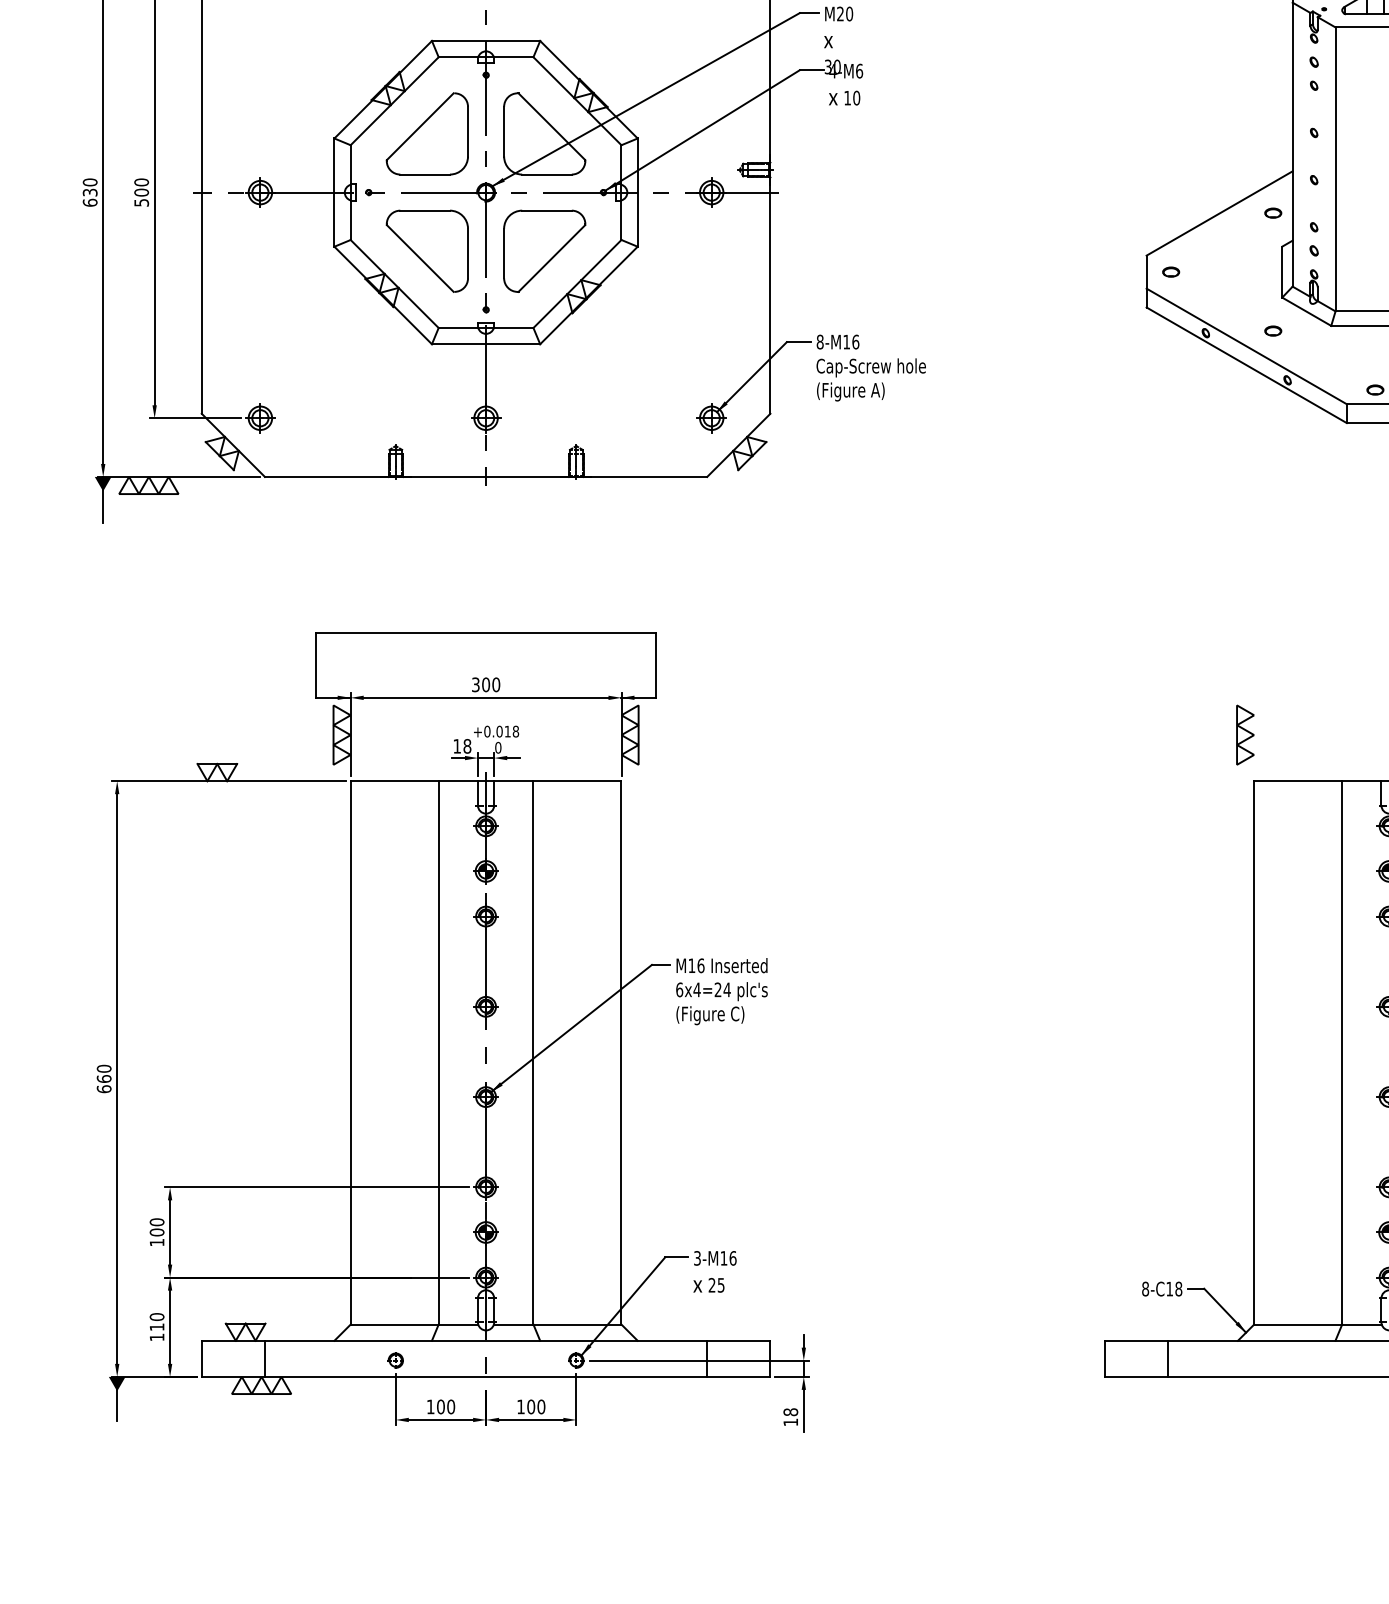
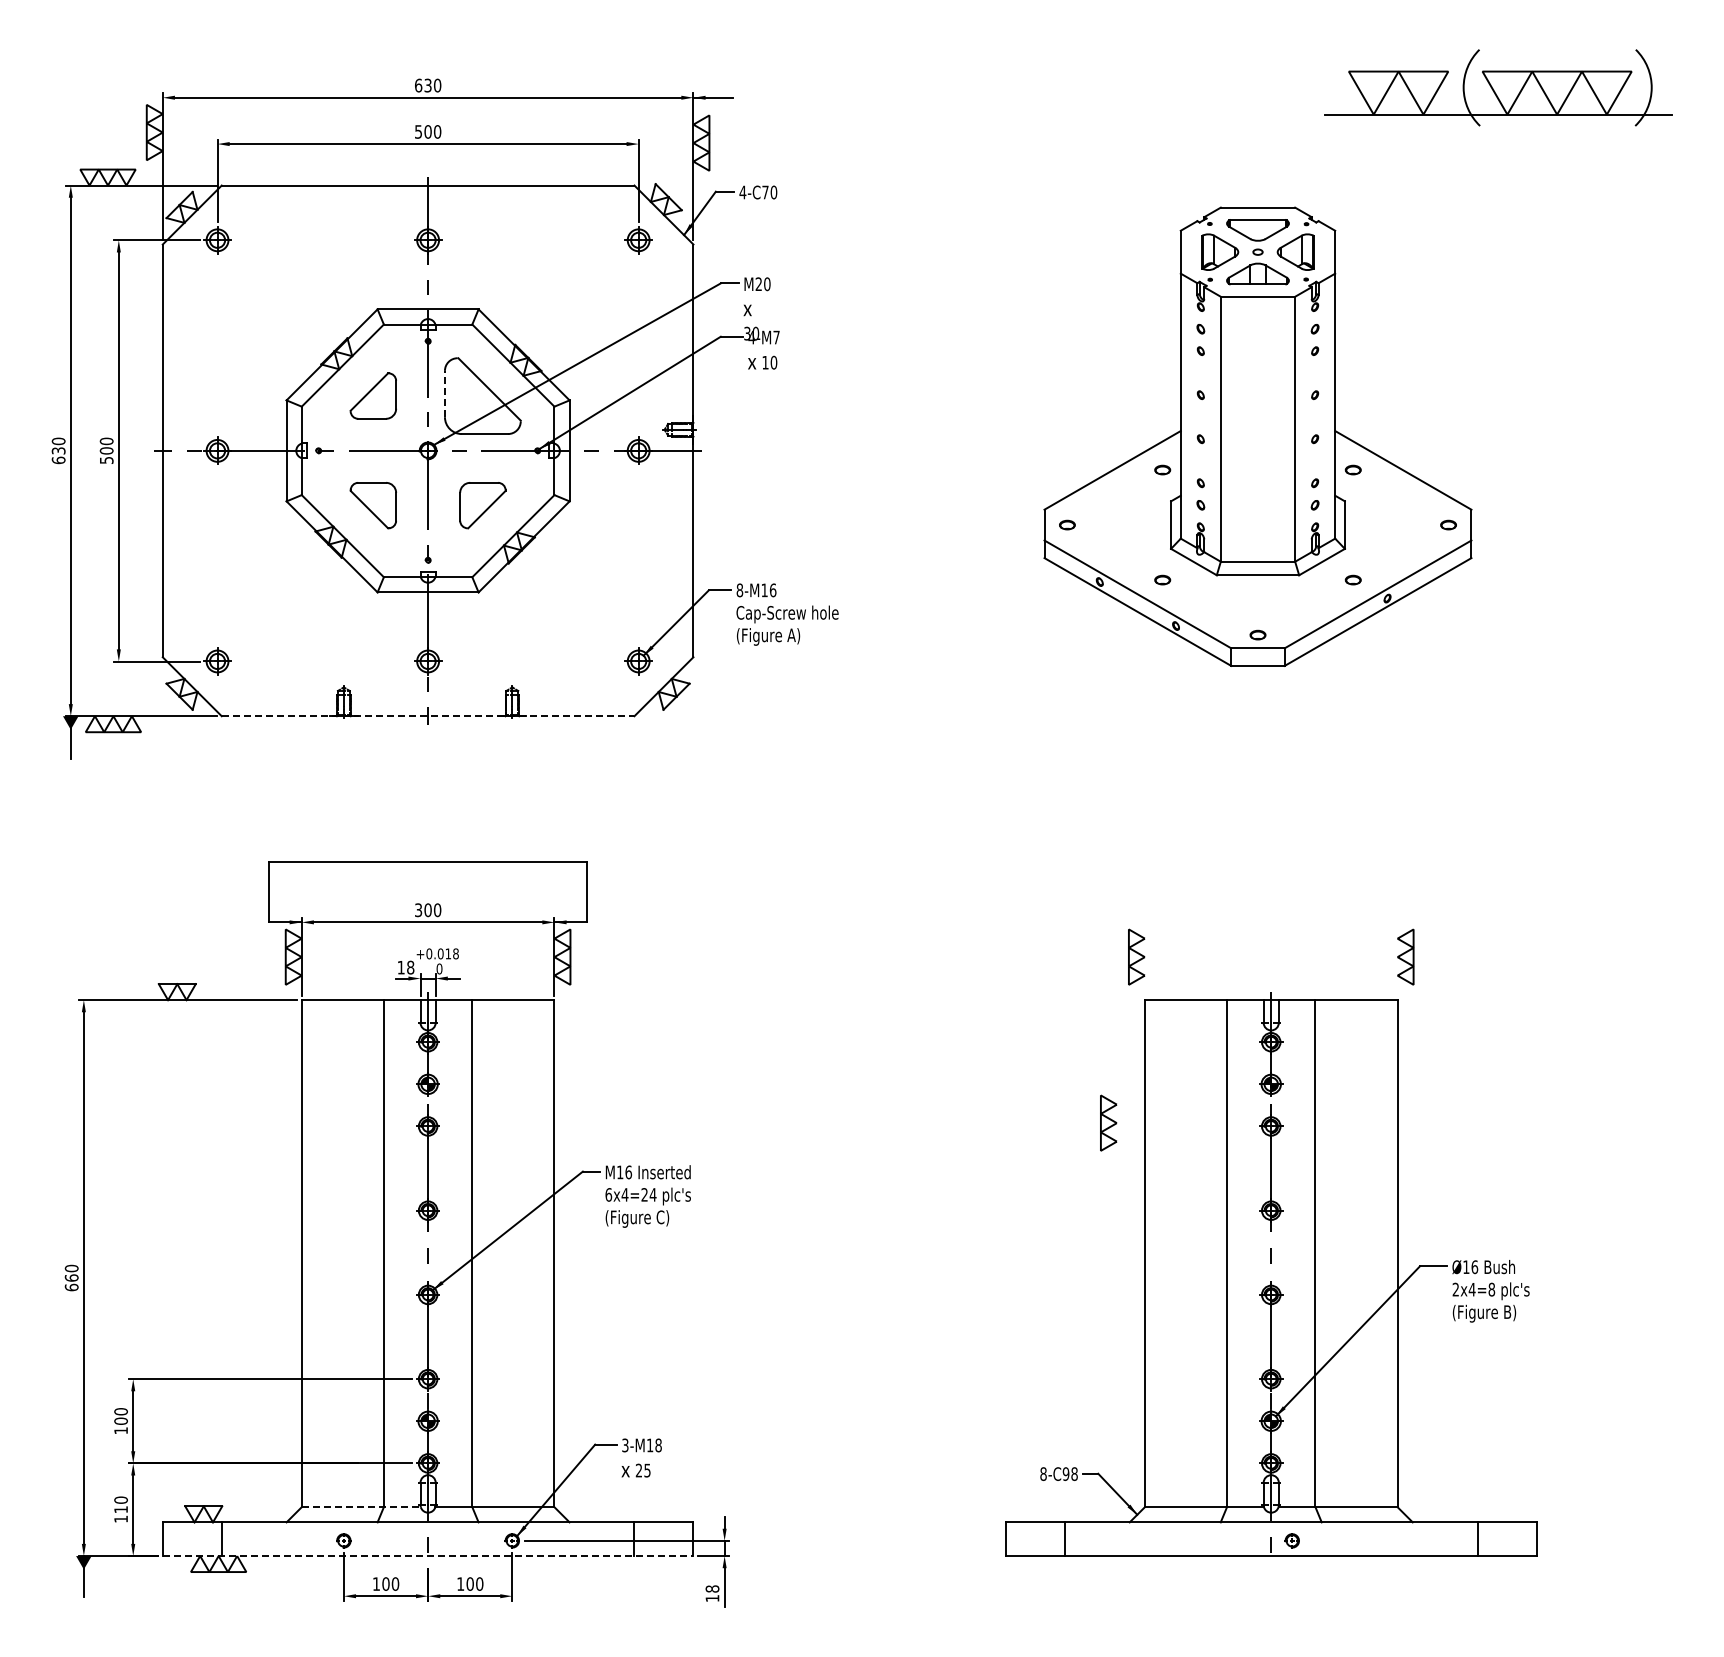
text: (859, 71) -> (776, 337), 4-M6 -> 4-M7
line: (503, 131) -> (444, 393), solid -> dashed
part: (427, 133) -> (373, 395), size x0.6
part: (427, 251) -> (373, 505), size x0.6
part: (544, 251) -> (482, 505), size x0.6
line: (486, 477) -> (428, 716), solid -> dashed
part: (1215, 912) -> (1108, 1122), added
text: (732, 1258) -> (658, 1445), 3-M16 -> 3-M18
text: (1169, 1288) -> (1065, 1473), 8-C18 -> 8-C98
line: (414, 1324) -> (361, 1507), solid -> dashed
line: (486, 1377) -> (428, 1556), solid -> dashed

